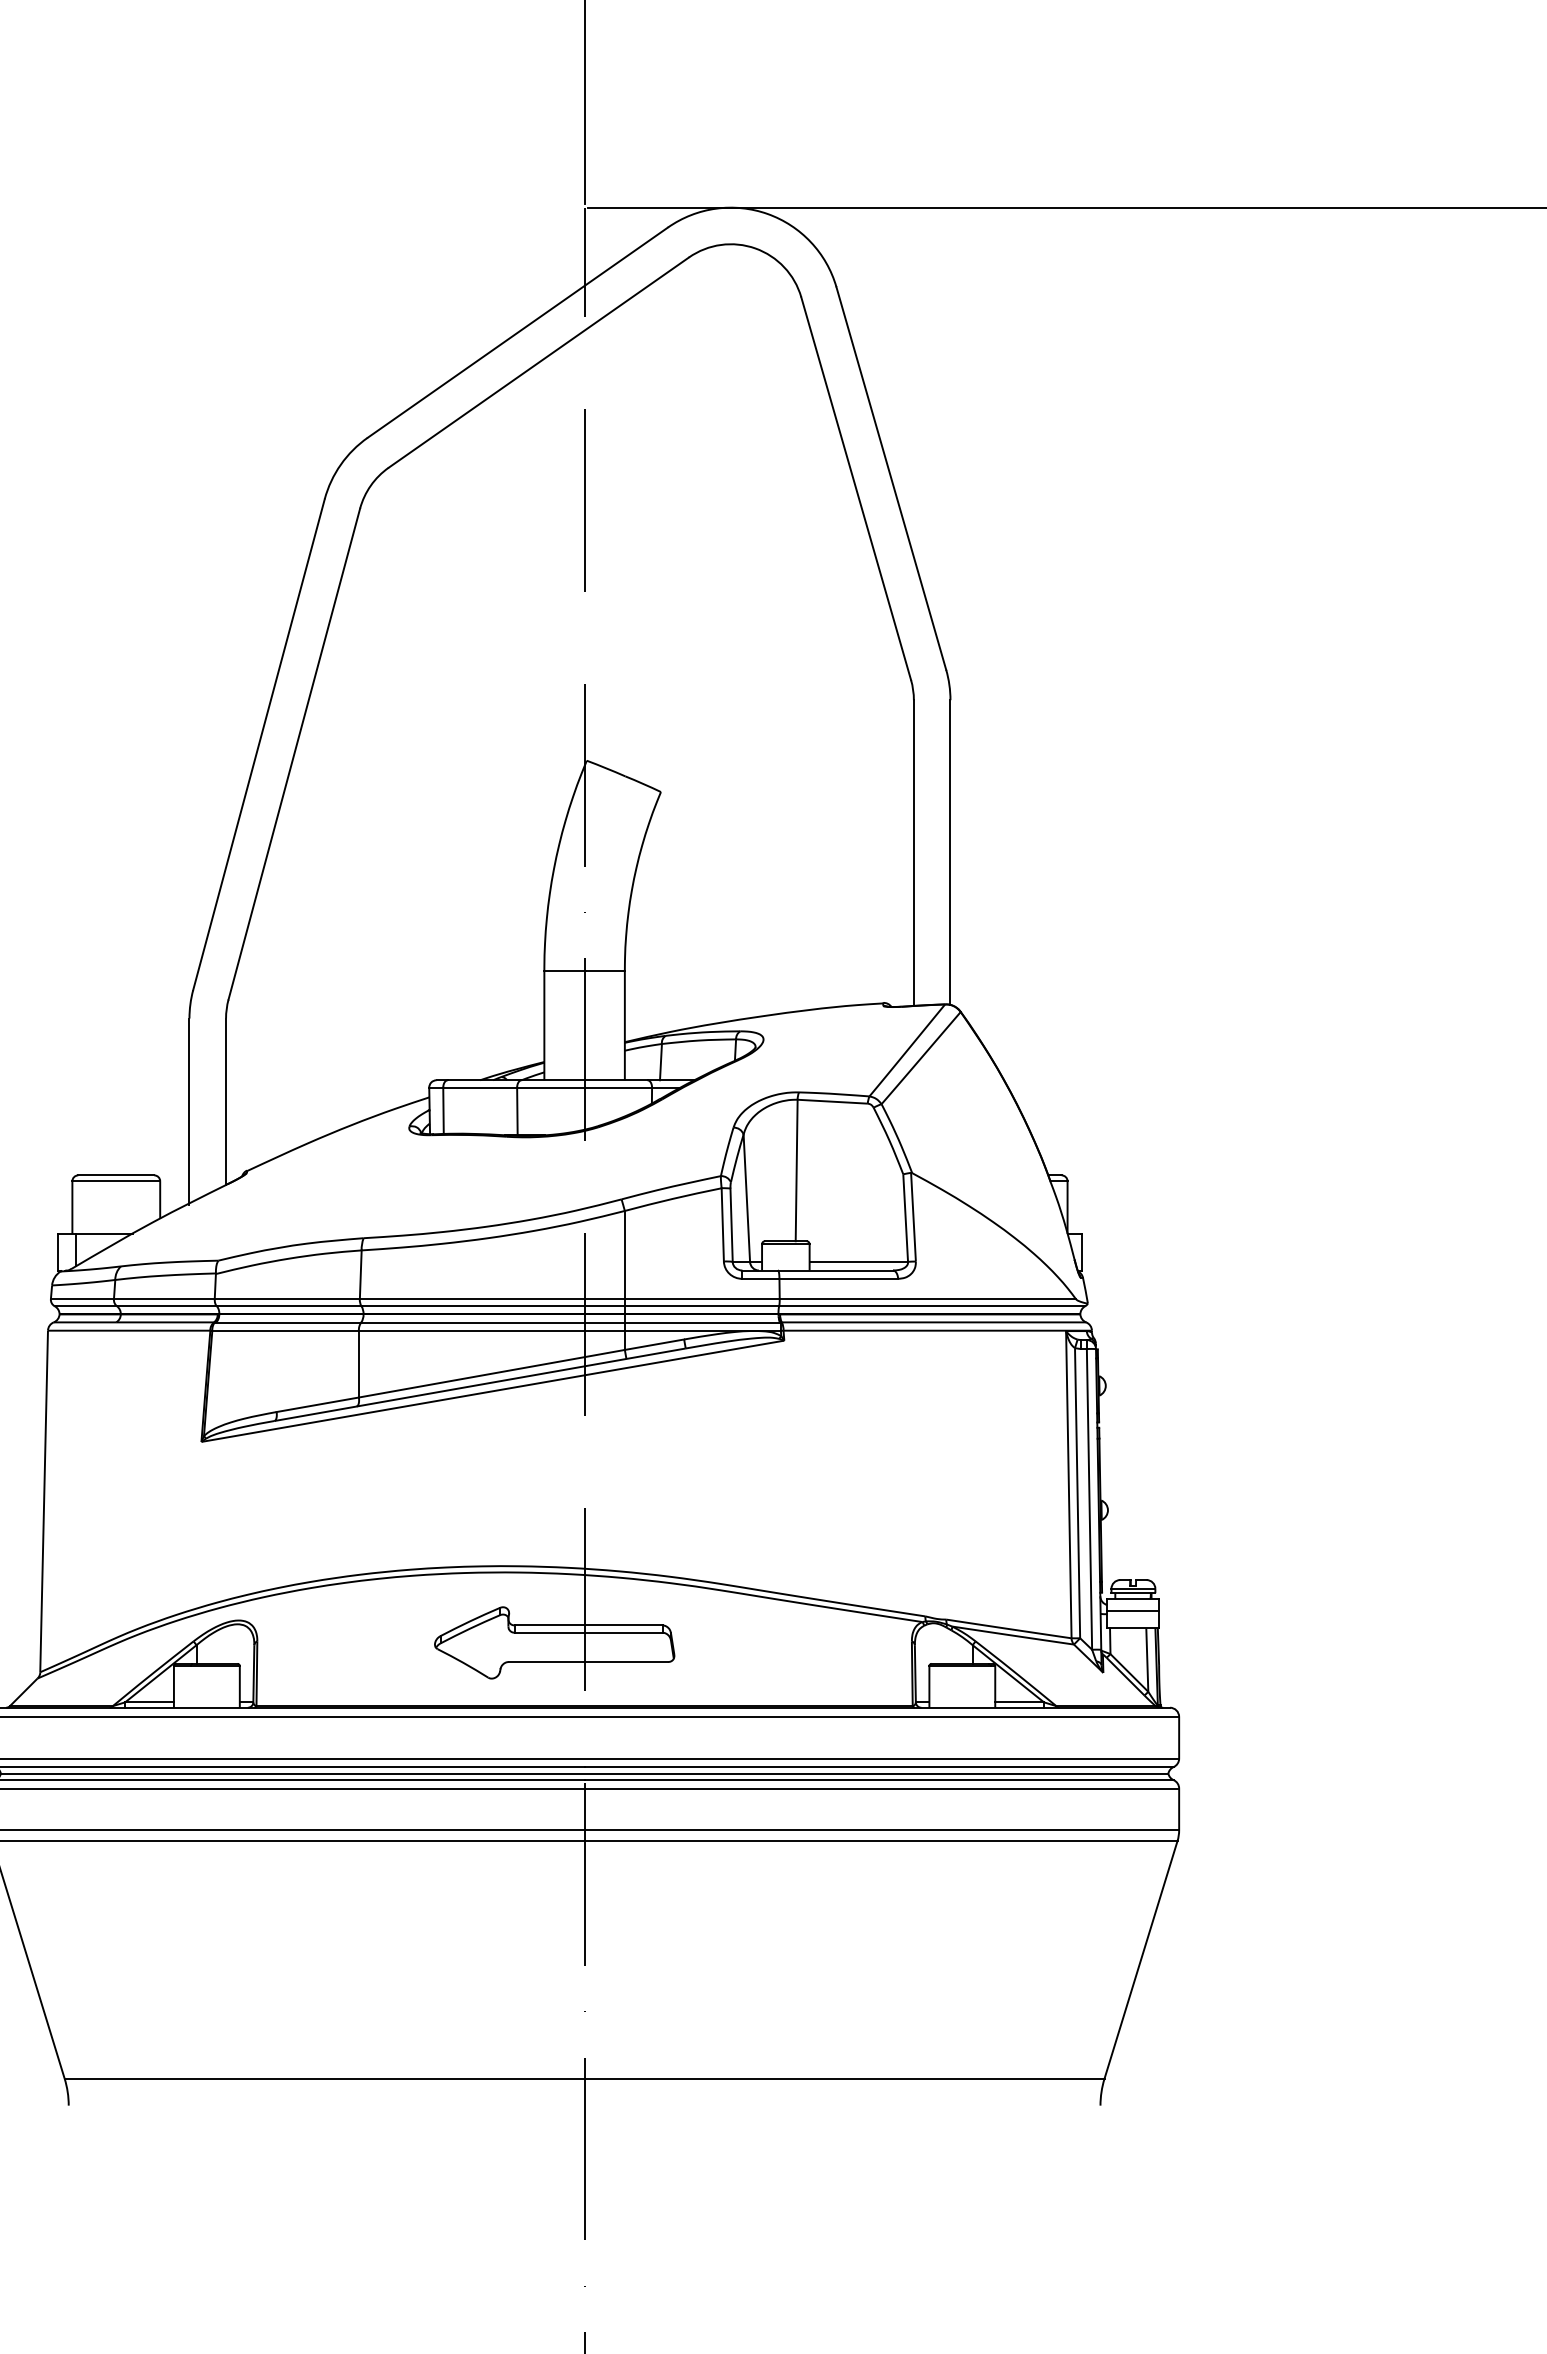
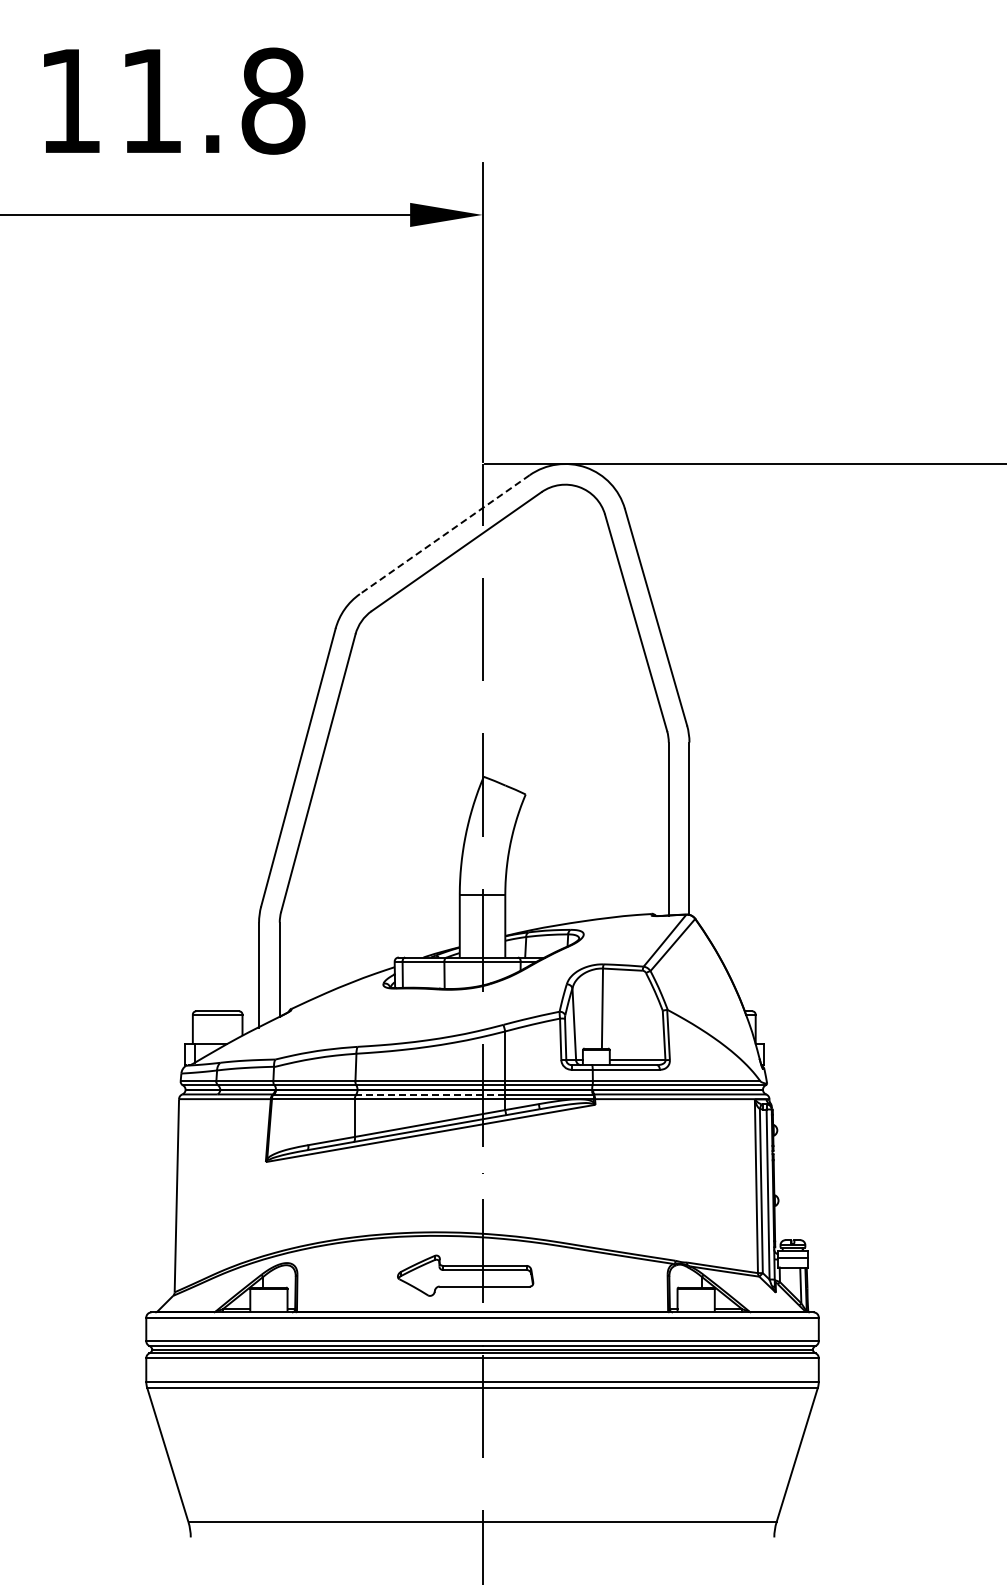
line: (517, 332) -> (444, 534), solid -> dashed
line: (492, 1322) -> (430, 1094), solid -> dashed

